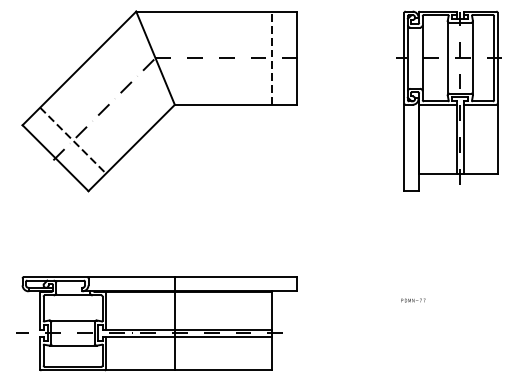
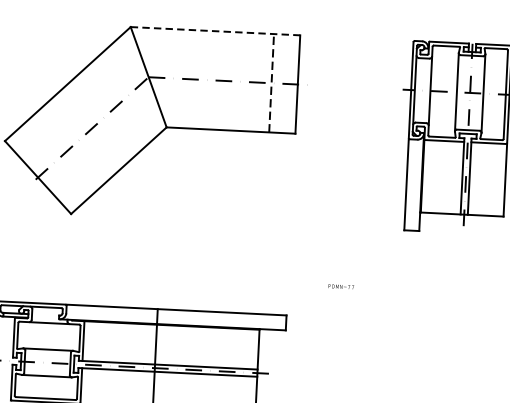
line: (217, 11) -> (216, 31), solid -> dashed
line: (73, 140) -> (57, 159), removed
text: (413, 300) -> (341, 286), moved

